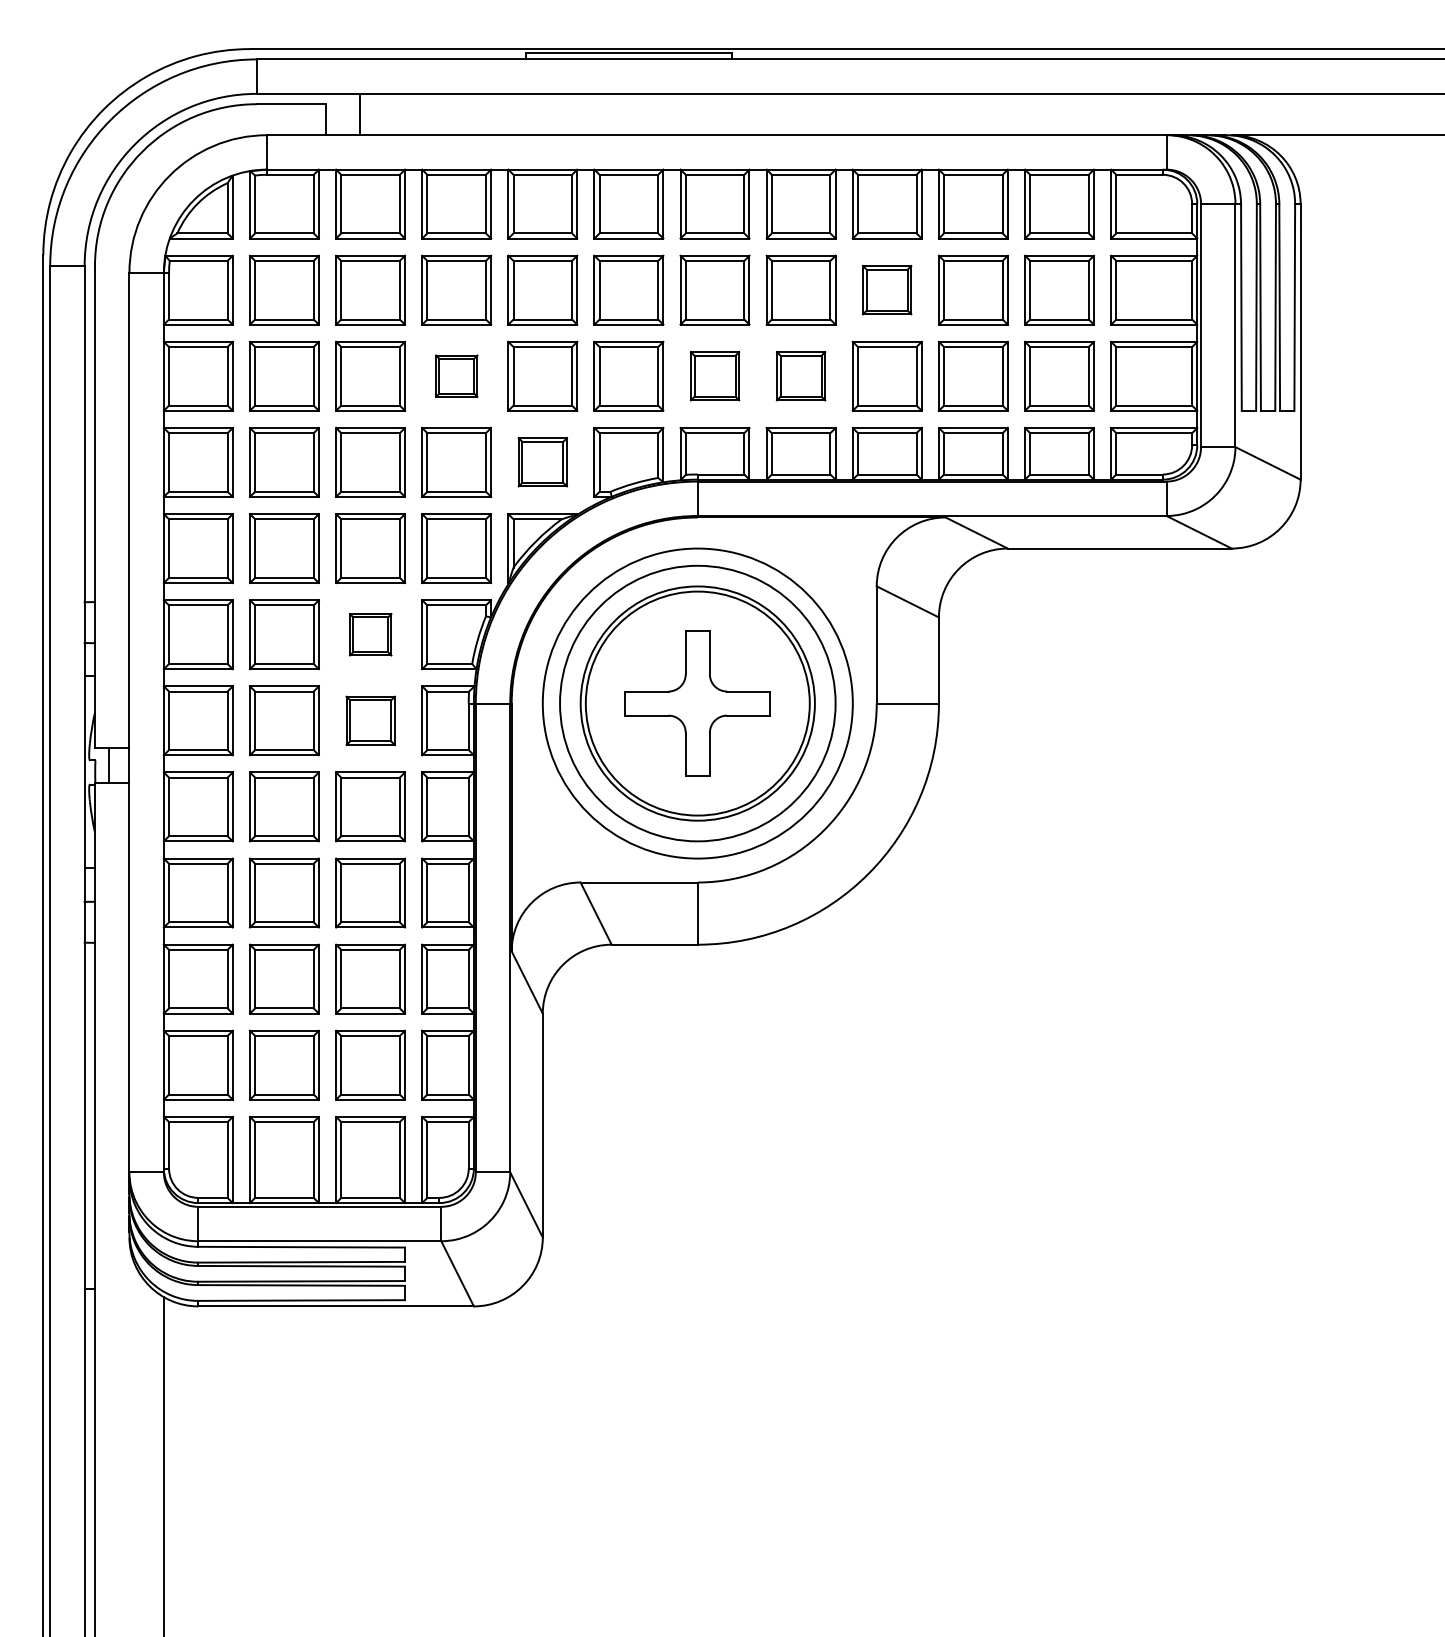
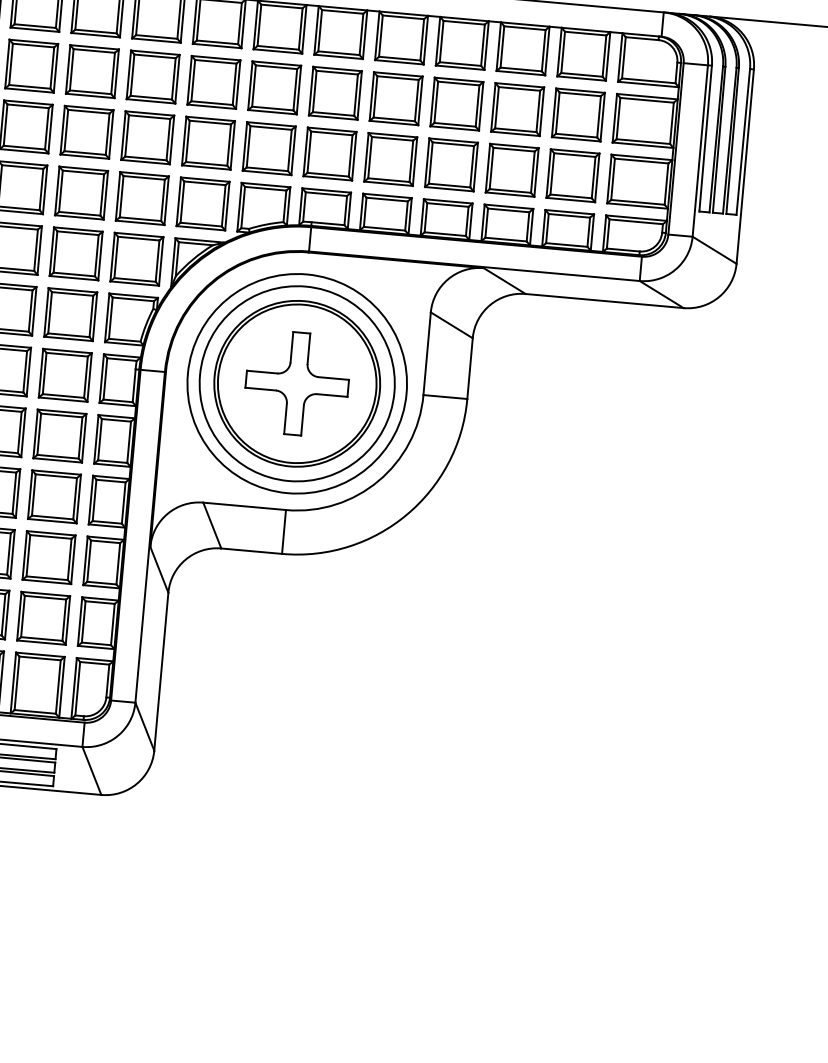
part: (886, 289) -> (456, 103), size x1.43
part: (456, 375) -> (147, 137), size x1.67
part: (714, 375) -> (329, 153), size x1.43
part: (800, 375) -> (390, 158), size x1.43
part: (542, 461) -> (202, 203), size x1.43
part: (370, 634) -> (70, 314), size x1.67
part: (370, 720) -> (65, 375), size x1.43

